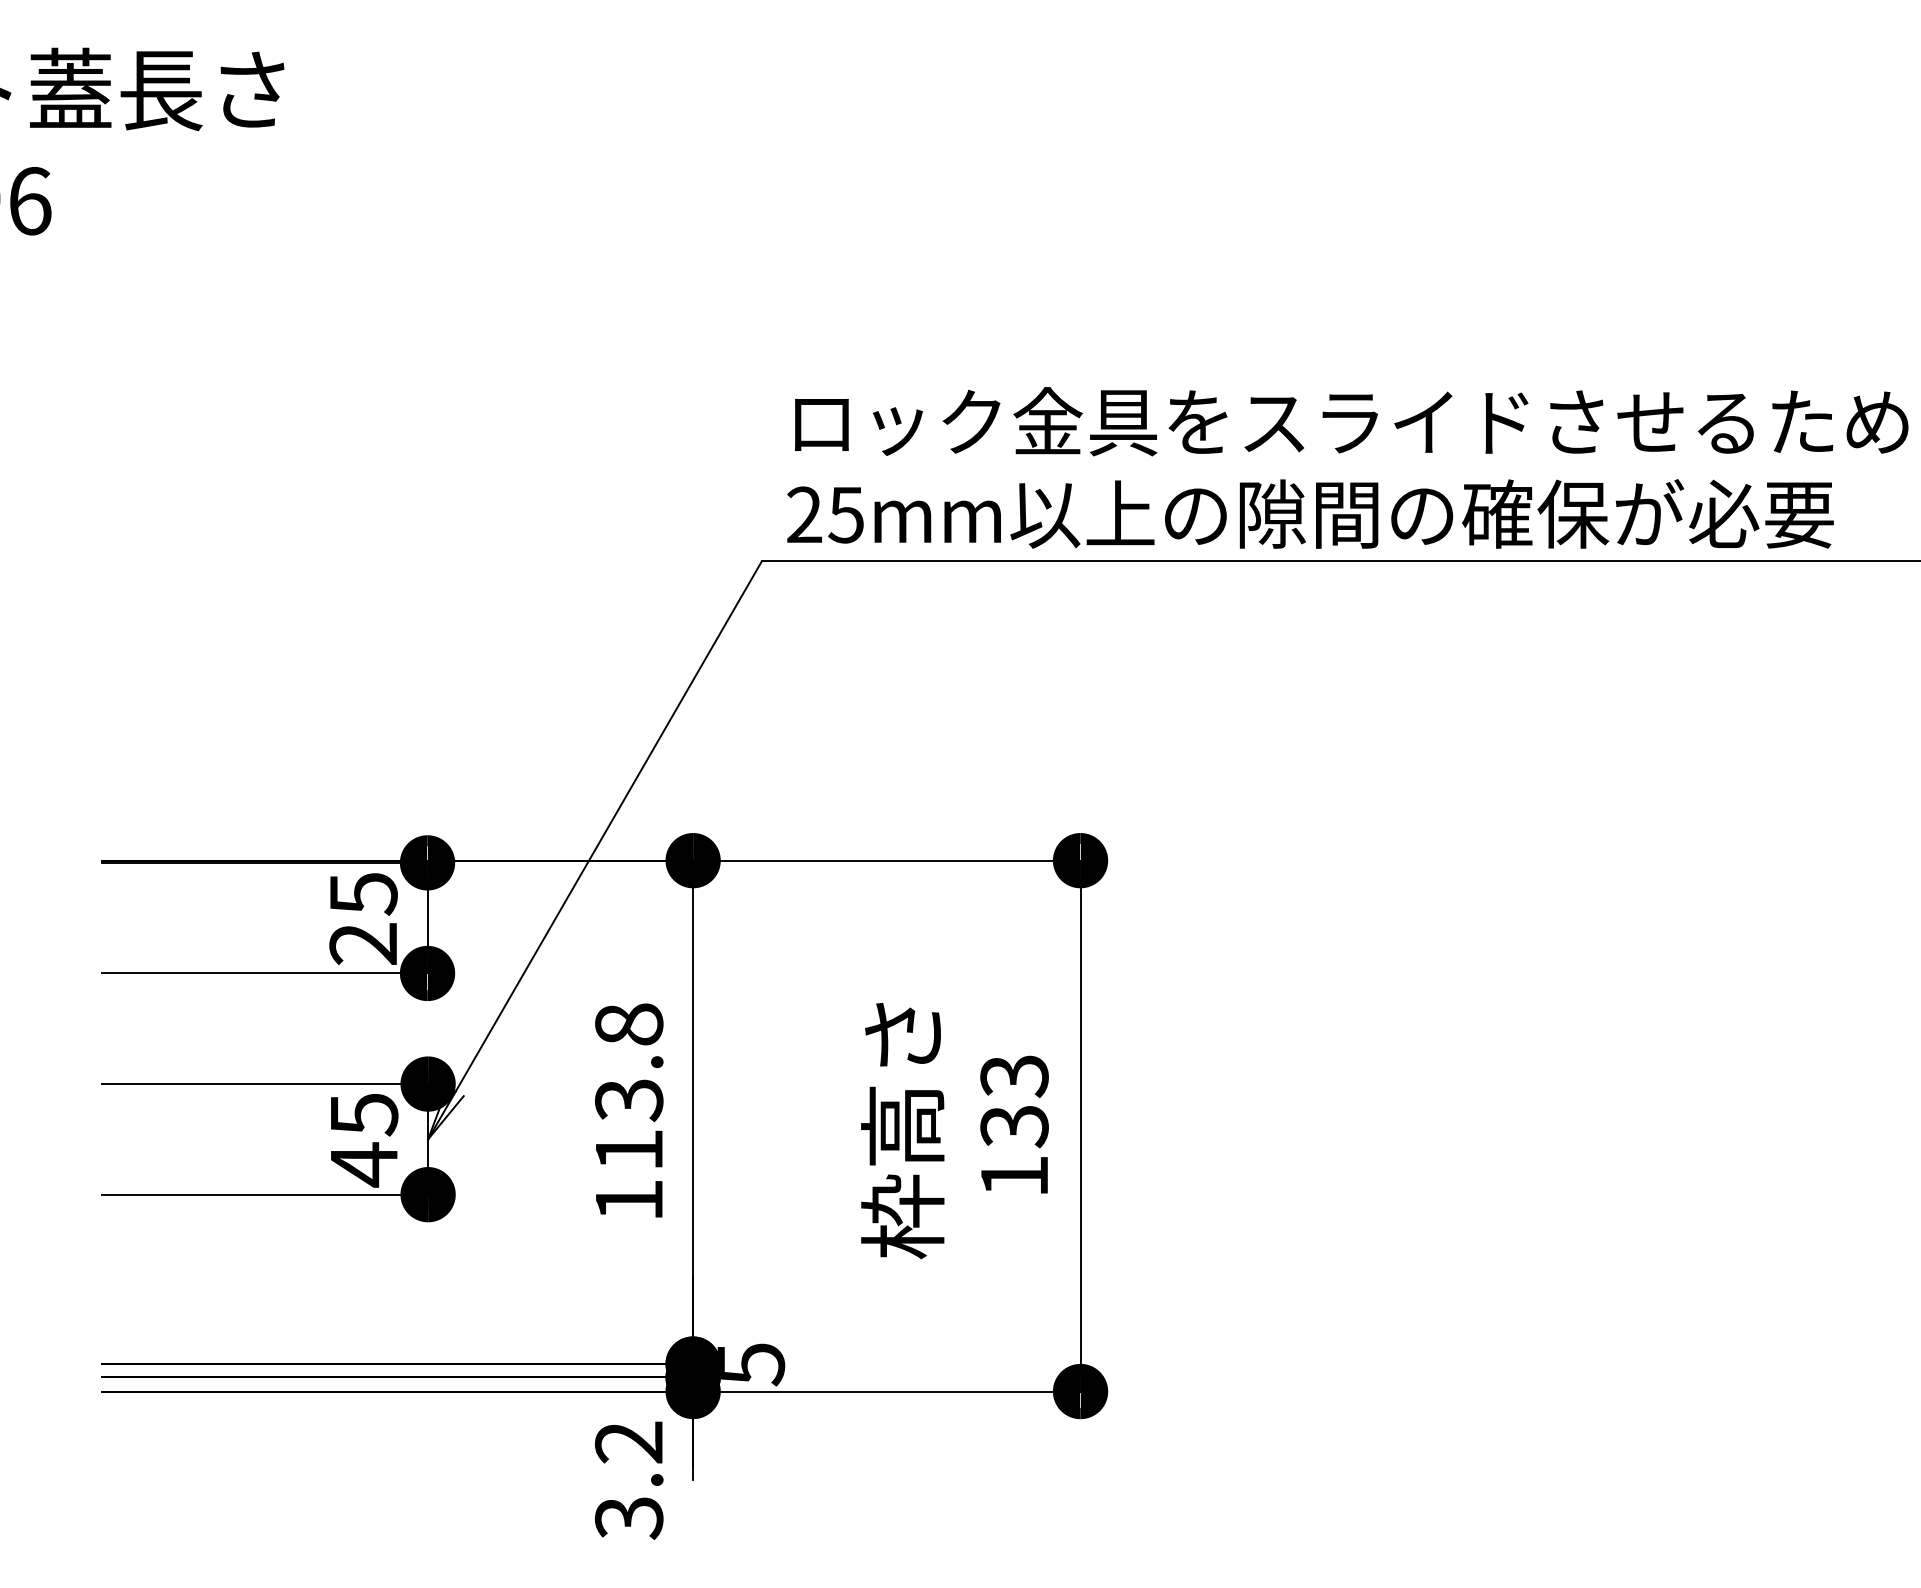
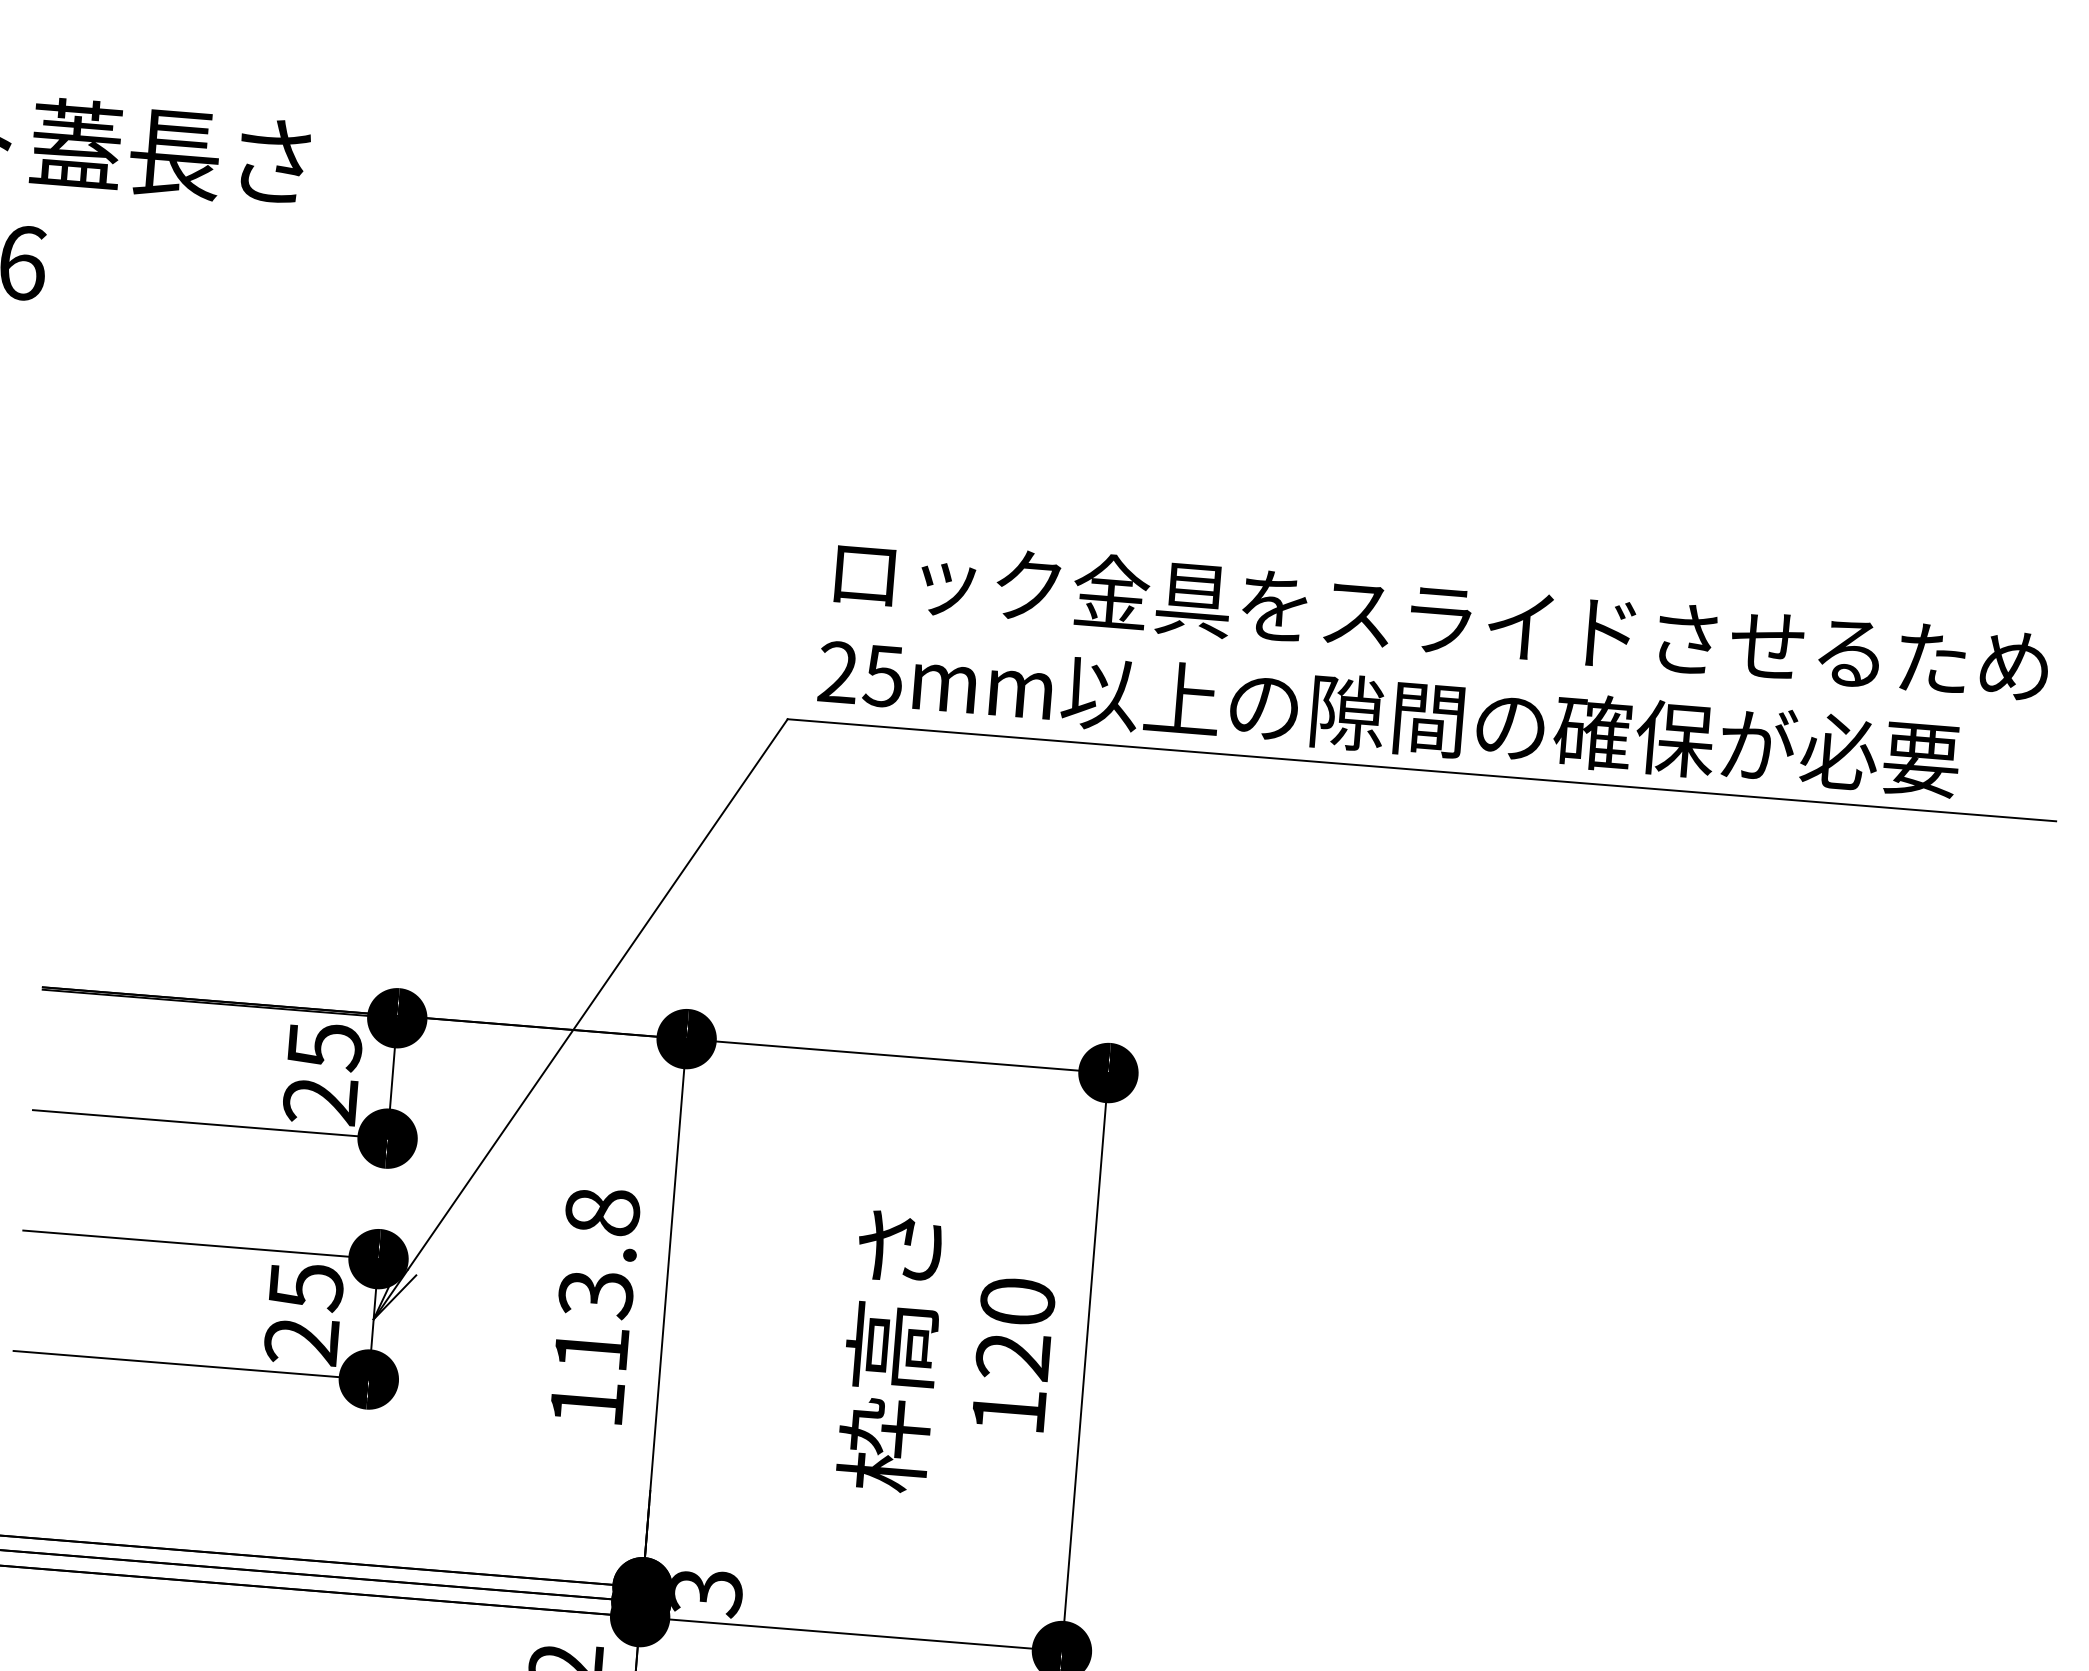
text: (1014, 1101) -> (1015, 1329), 133 -> 120
text: (363, 1164) -> (301, 1341), 45 -> 25
text: (750, 1364) -> (704, 1592), 5 -> 3

